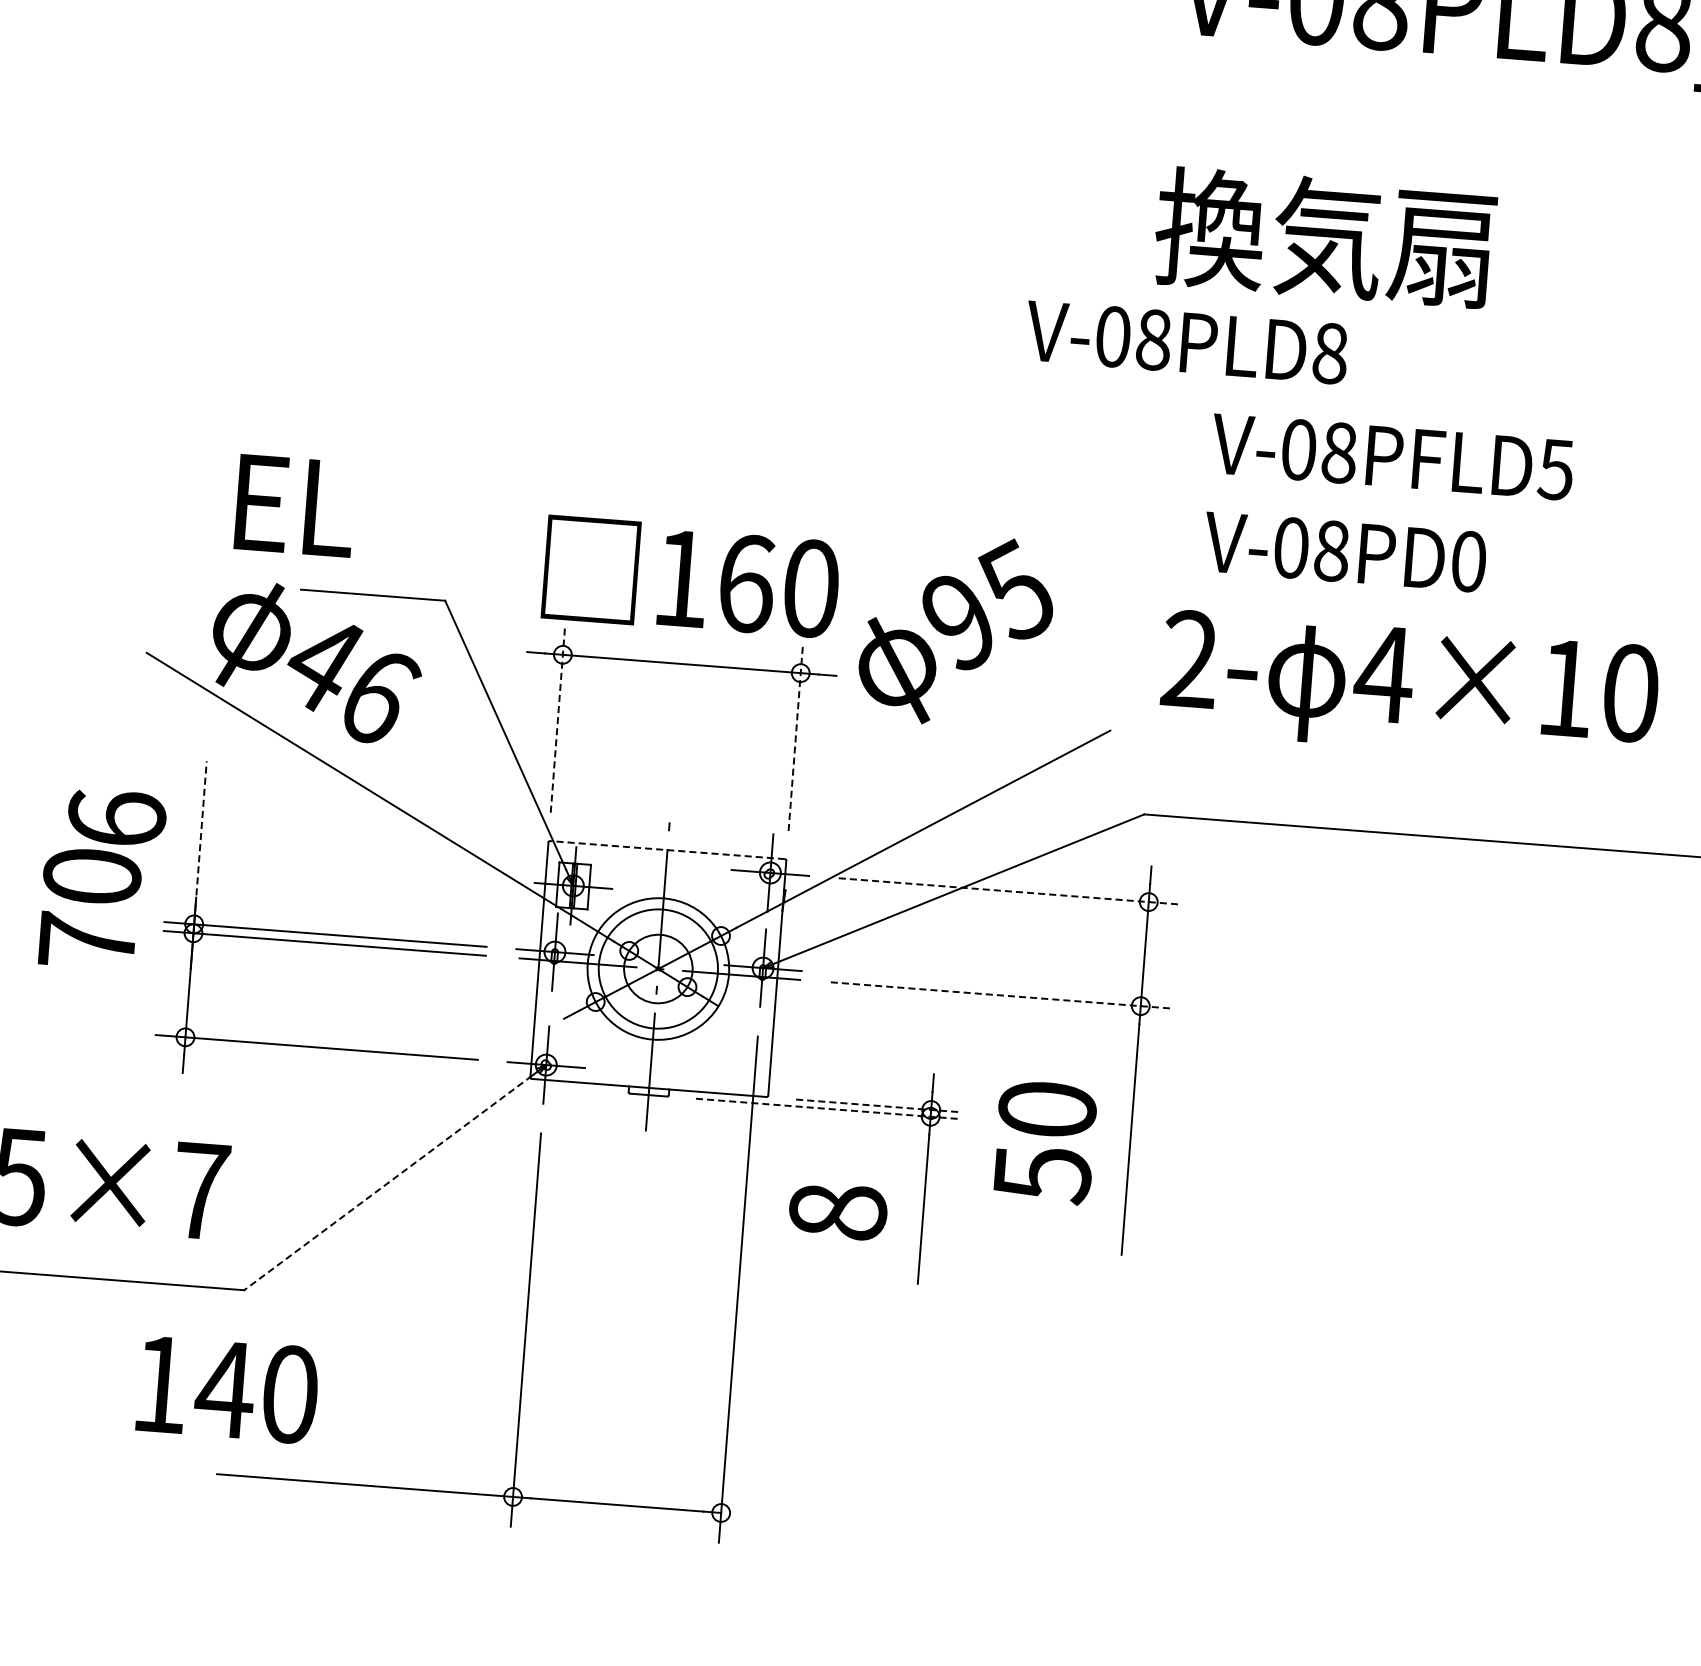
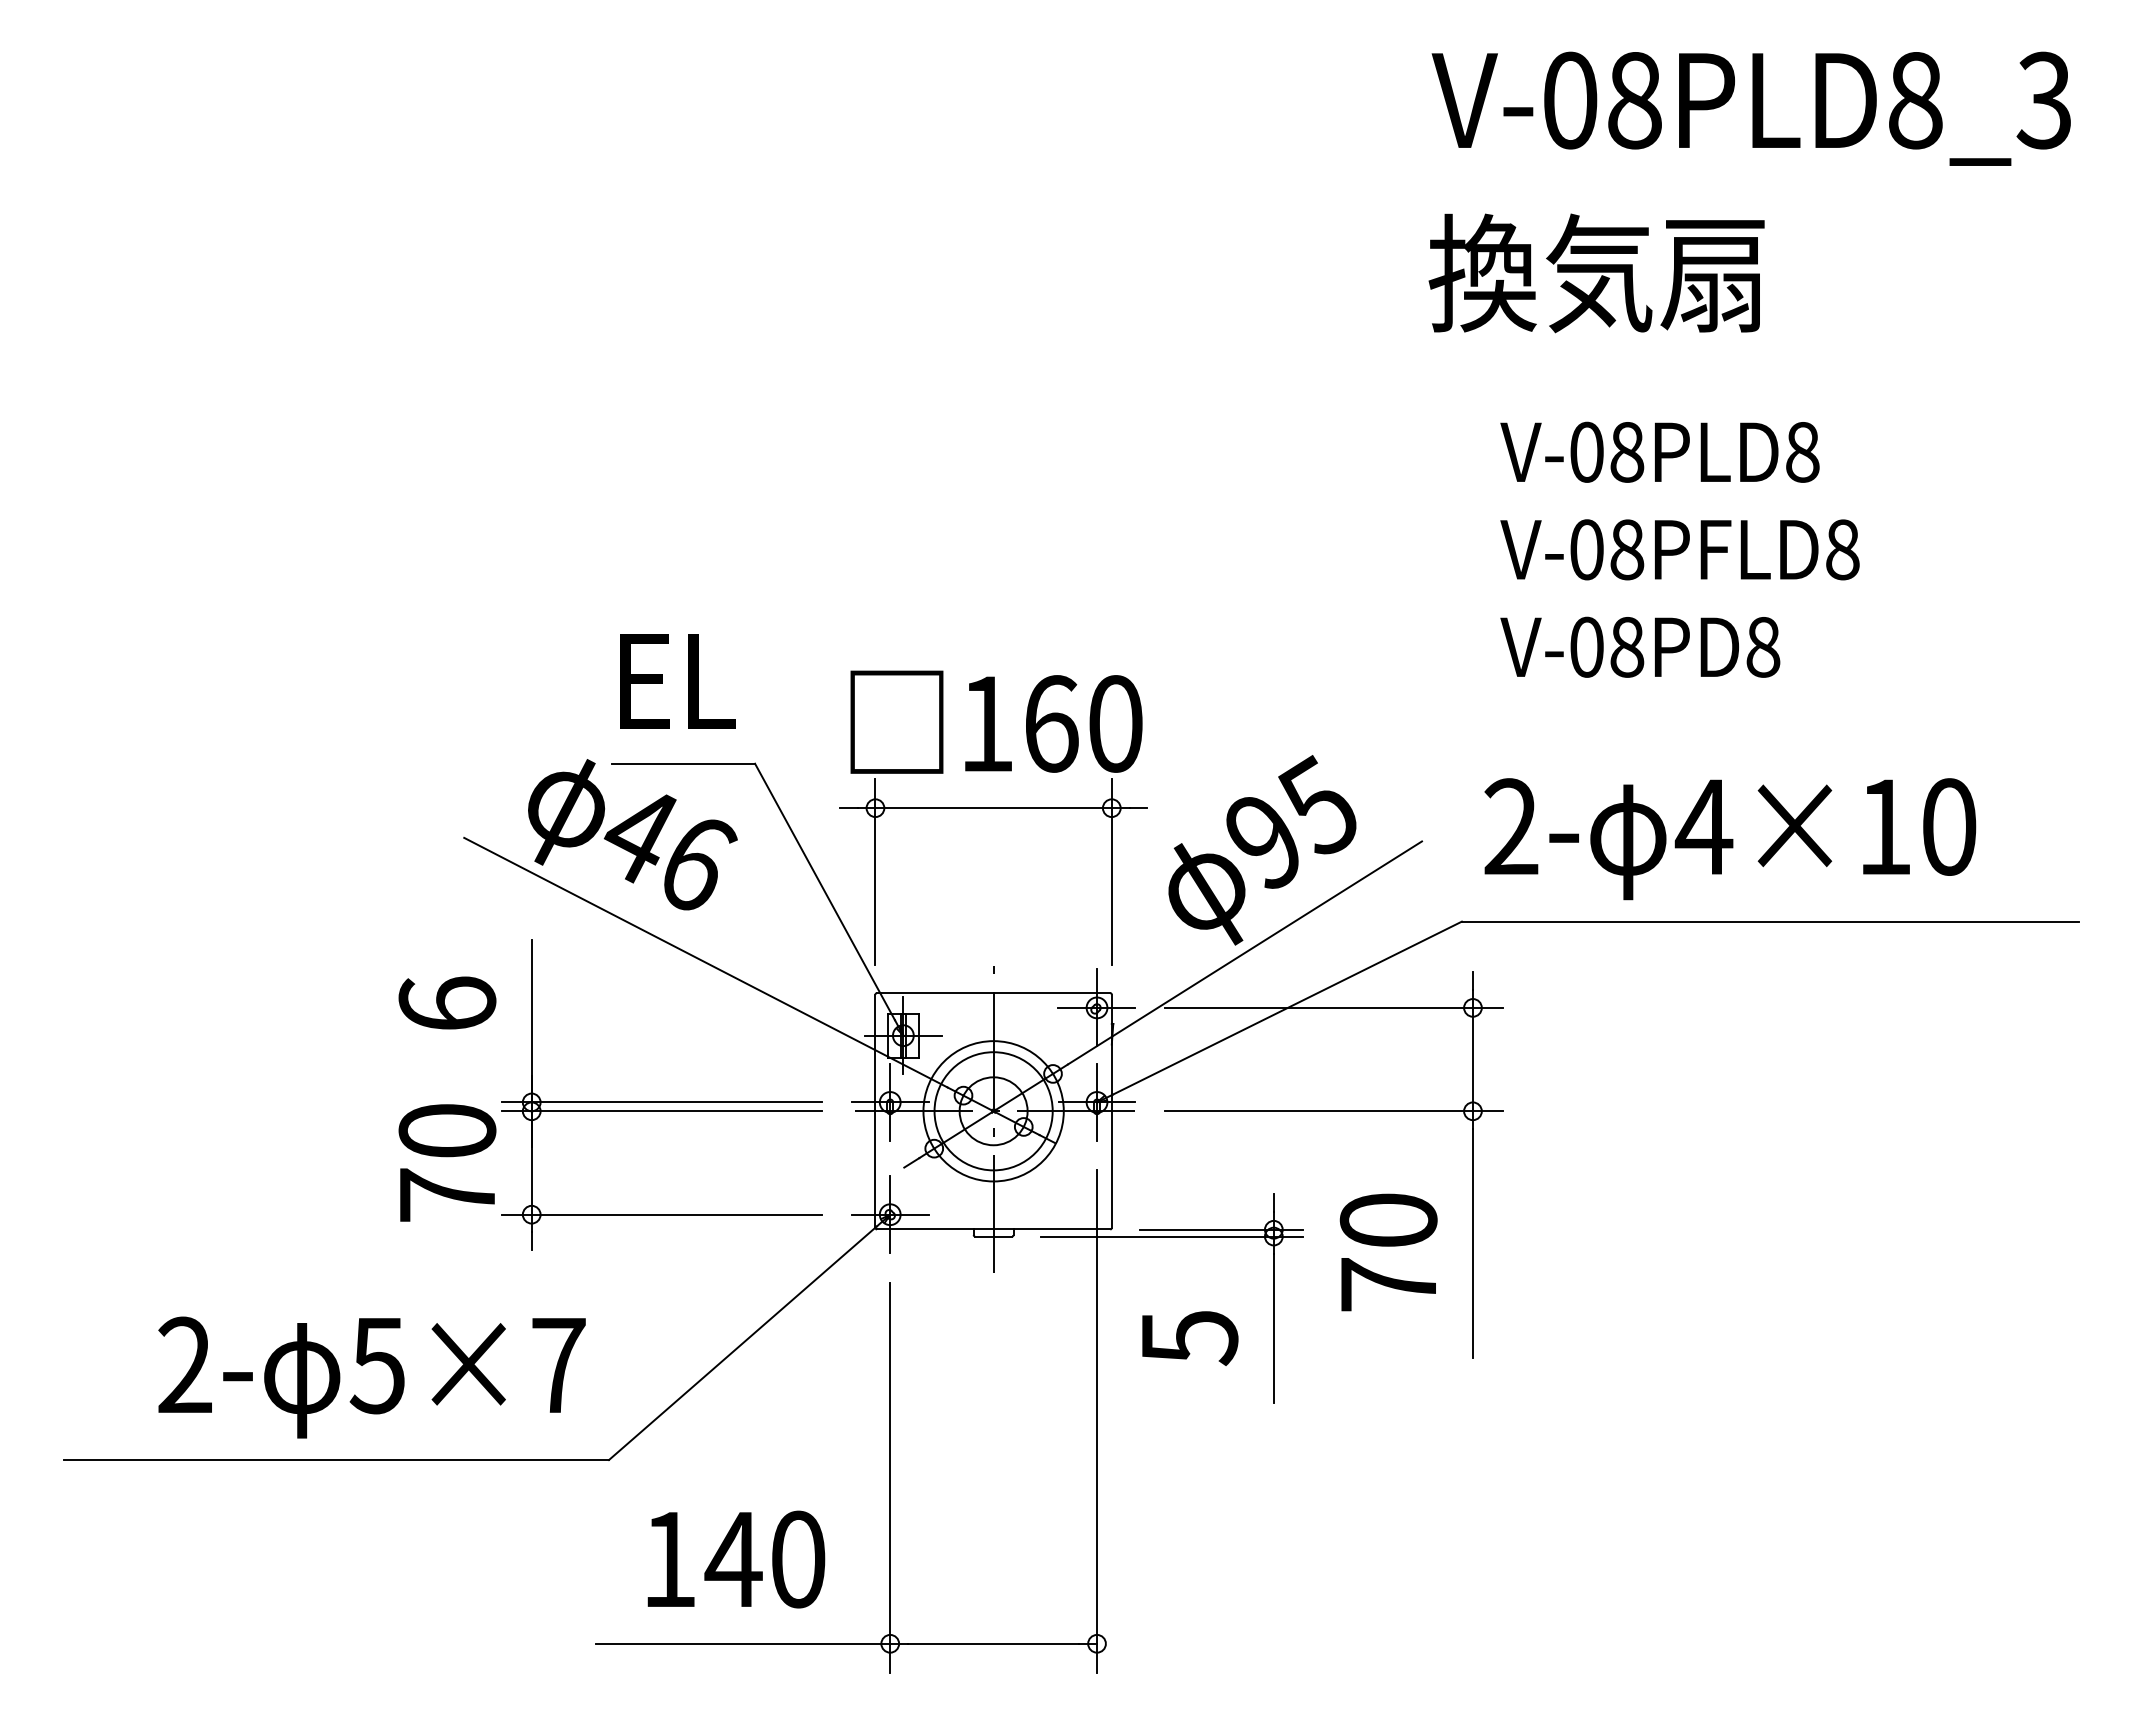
text: (1324, 237) -> (1596, 273), moved
text: (1186, 341) -> (1659, 451), moved
text: (1556, 469) -> (1842, 549), V-08PFLD5 -> V-08PFLD8
text: (294, 505) -> (677, 681), moved
text: (1469, 560) -> (1763, 646), V-08PD0 -> V-08PD8
text: (956, 630) -> (1262, 850), moved
text: (1409, 688) -> (1730, 839), moved
line: (558, 718) -> (875, 871), dashed -> solid
line: (795, 736) -> (1111, 871), dashed -> solid
line: (200, 833) -> (531, 1012), dashed -> solid
line: (667, 850) -> (993, 993), dashed -> solid
line: (1008, 890) -> (1333, 1007), dashed -> solid
text: (89, 908) -> (447, 1162), moved
line: (1000, 995) -> (1333, 1111), dashed -> solid
line: (878, 1105) -> (1221, 1229), dashed -> solid
line: (828, 1108) -> (1172, 1236), dashed -> solid
text: (1043, 1175) -> (1389, 1285), 50 -> 70
line: (387, 1183) -> (742, 1343), dashed -> solid
text: (837, 1212) -> (1189, 1338), 8 -> 5
text: (227, 1389) -> (736, 1559), moved

